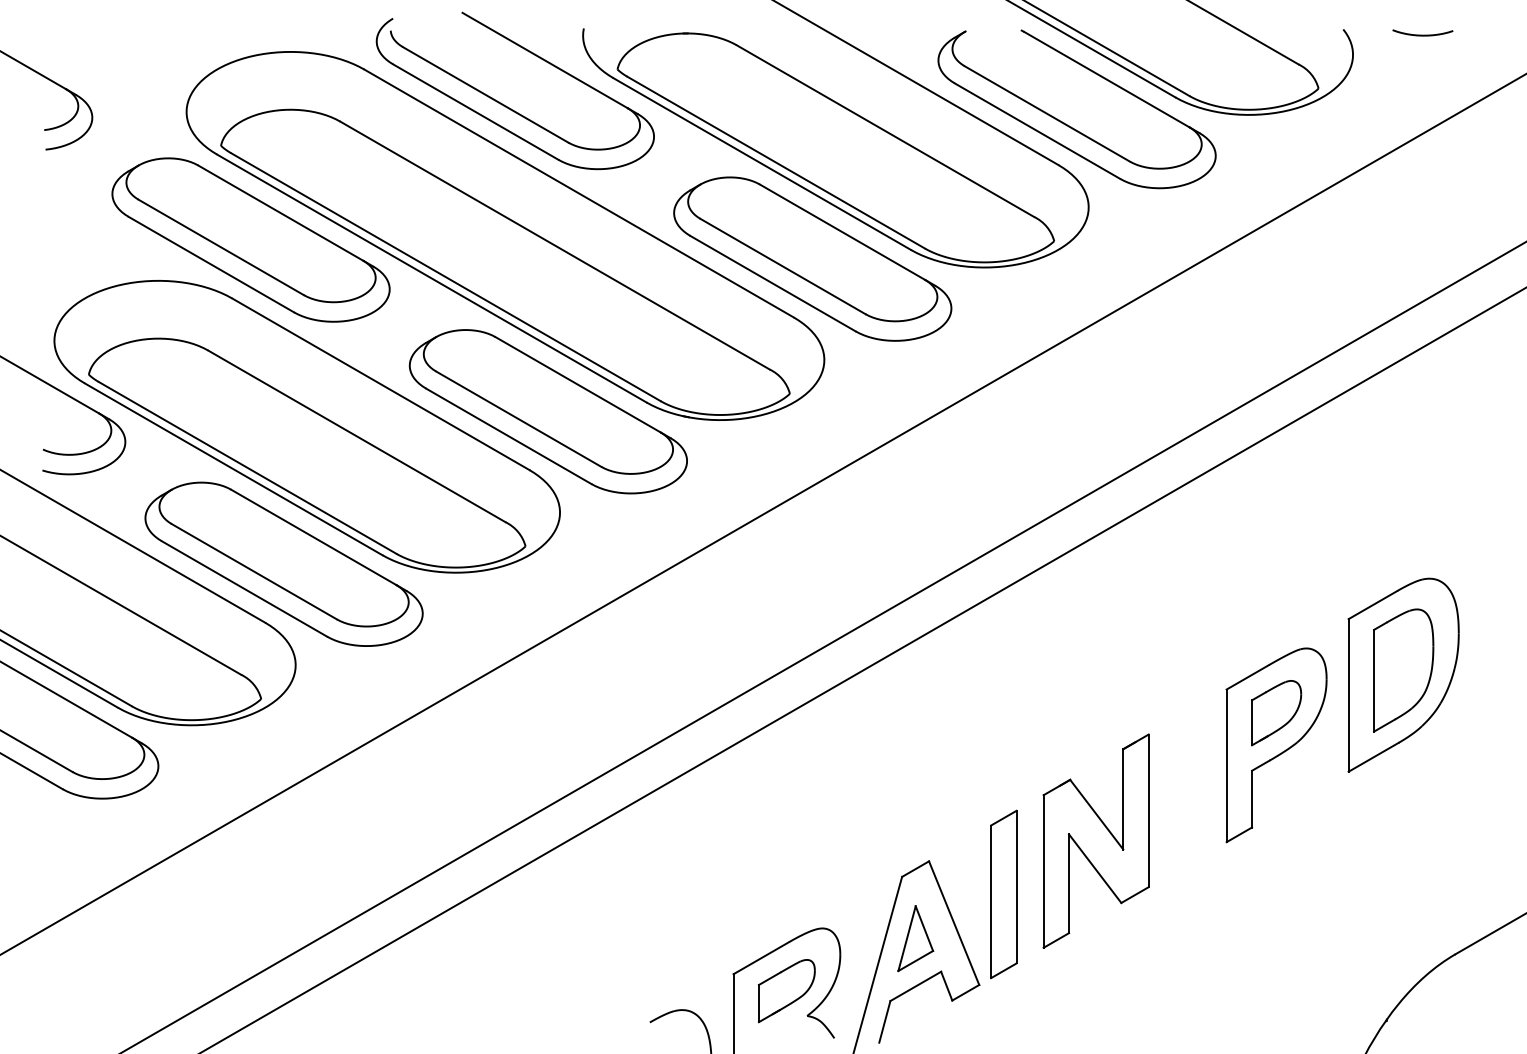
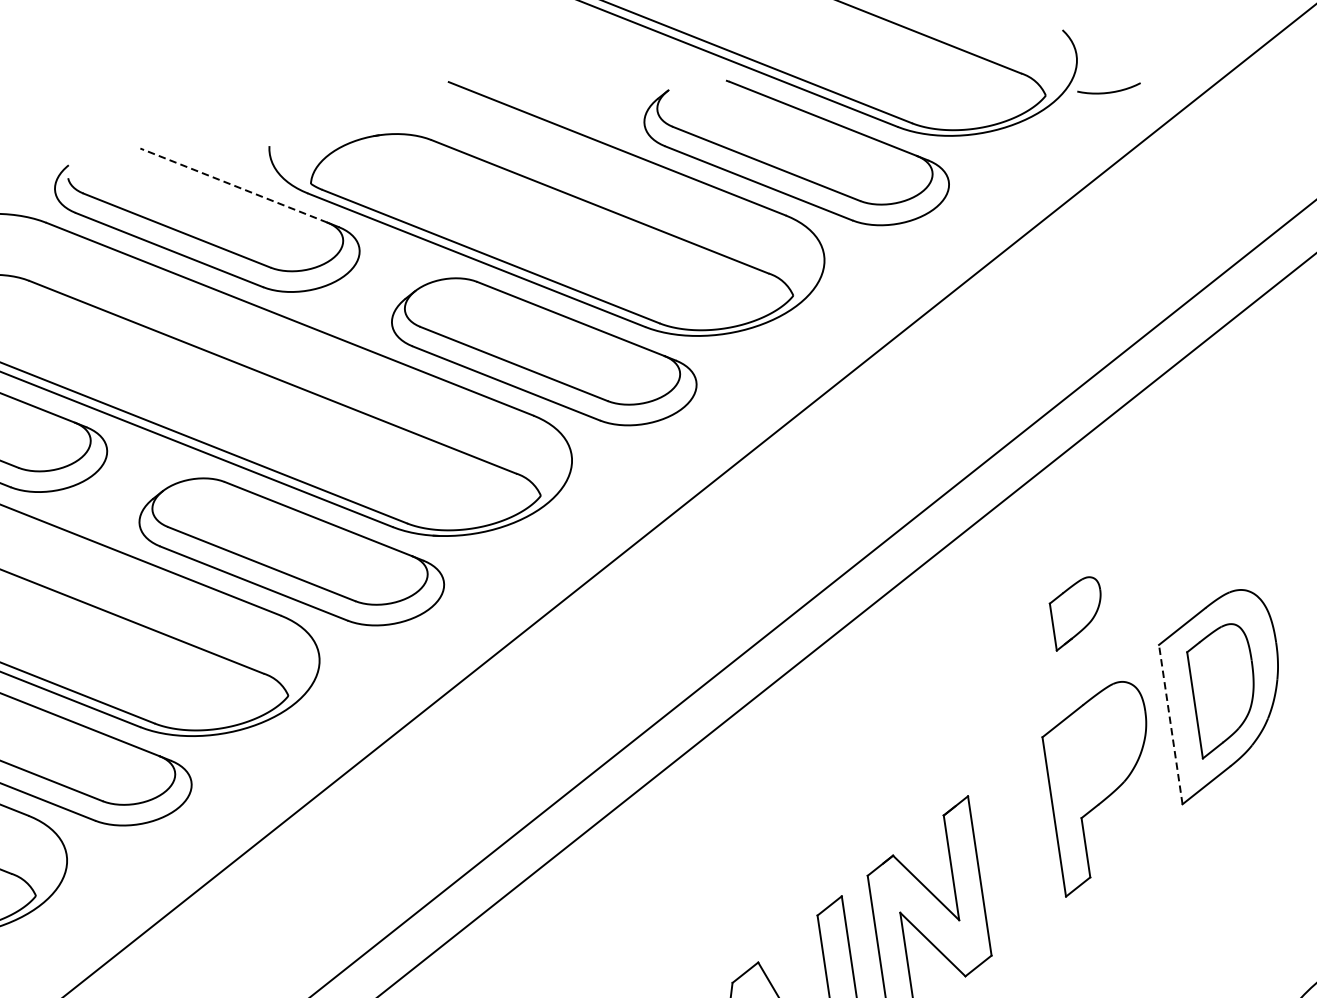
curve: (1422, 34) -> (1109, 91), moved
line: (544, 60) -> (233, 185), solid -> dashed
line: (1348, 694) -> (1170, 723), solid -> dashed
part: (1276, 713) -> (1077, 613), moved

